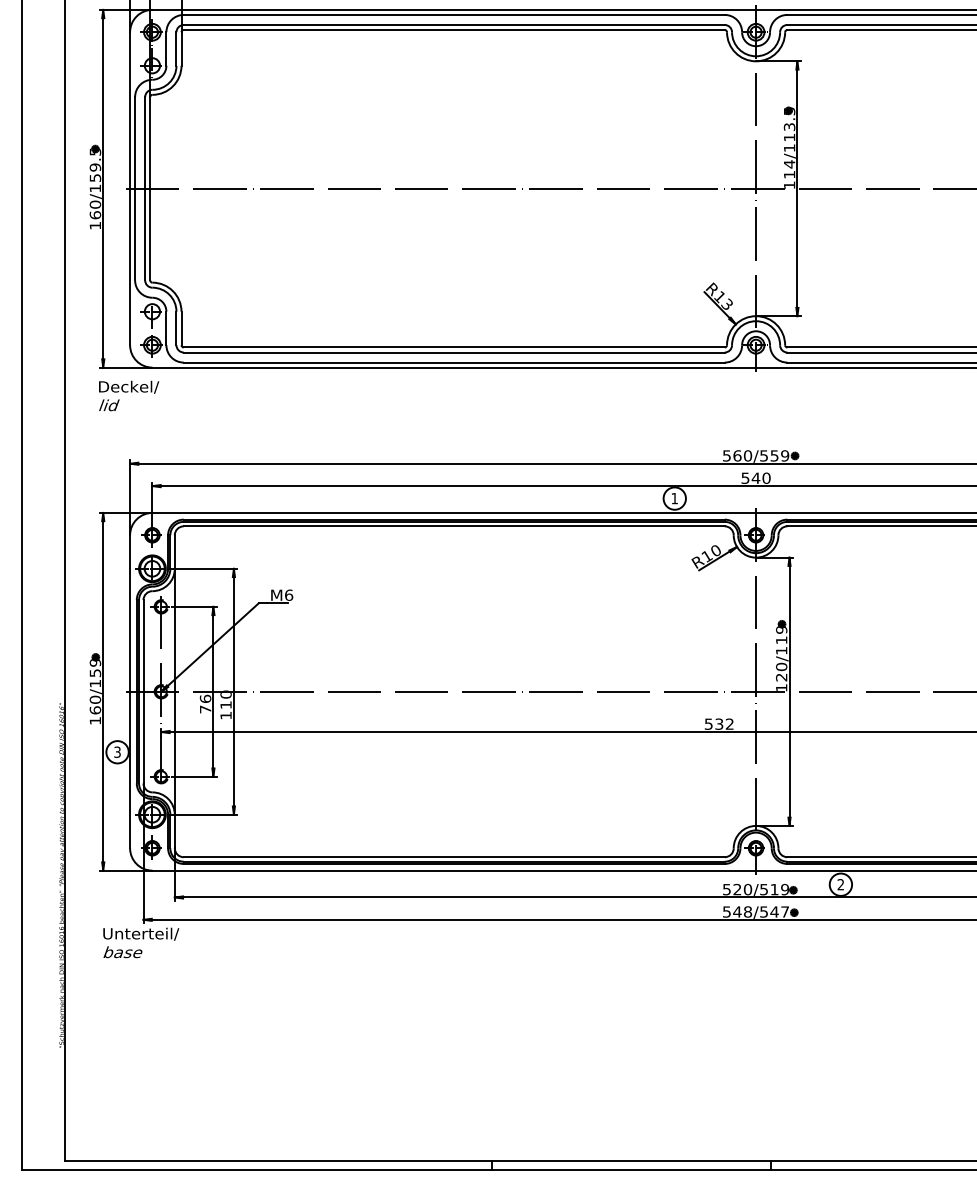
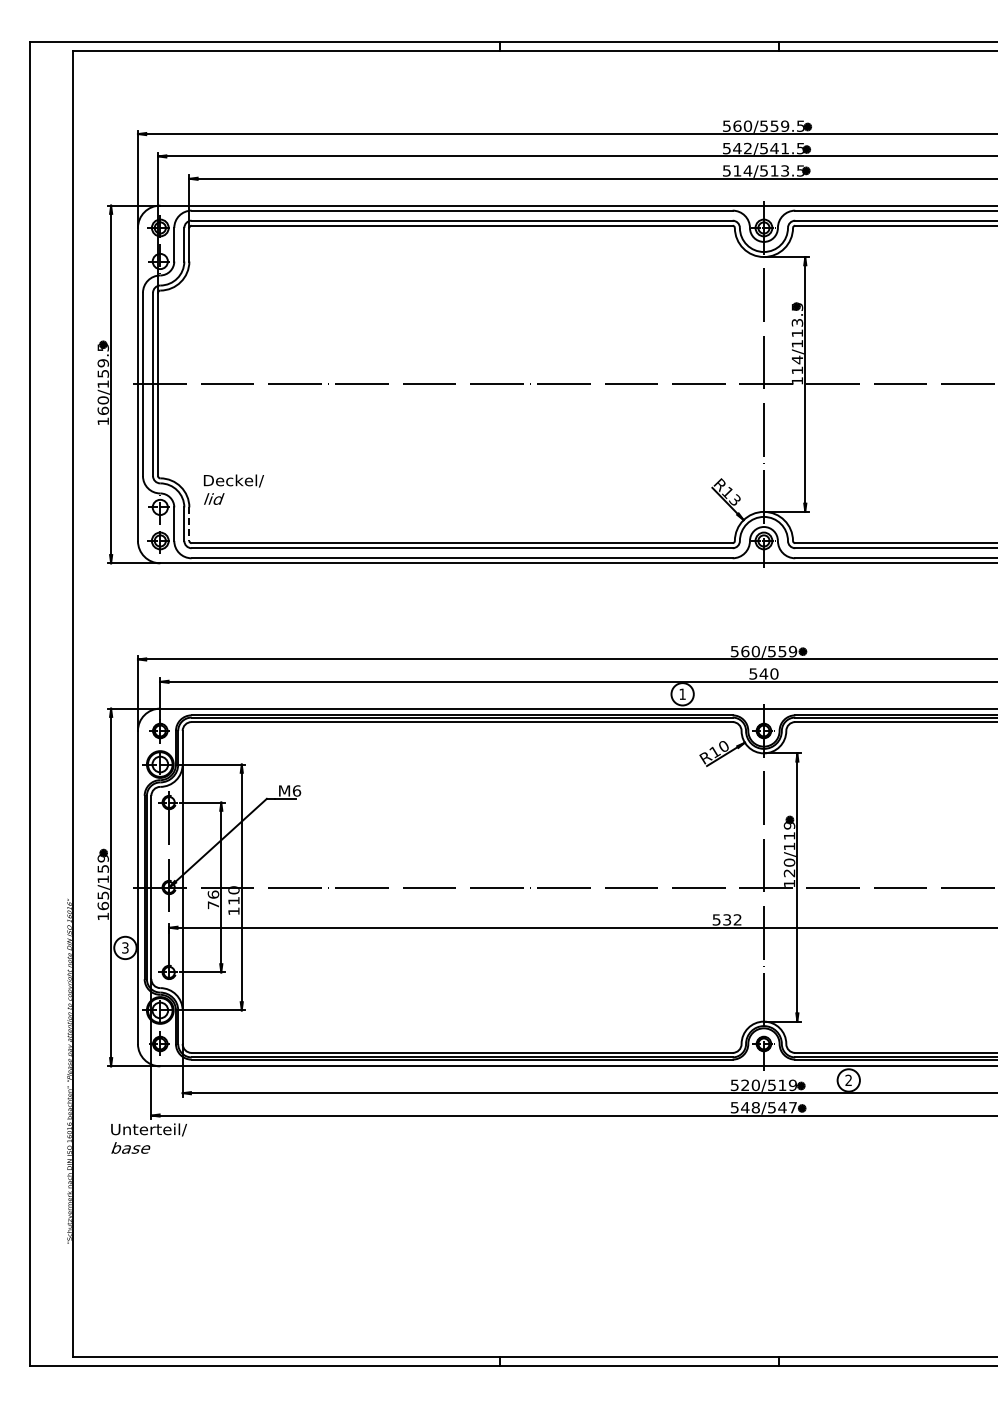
line: (181, 328) -> (189, 524), solid -> dashed
text: (128, 395) -> (233, 489), moved
text: (94, 699) -> (102, 895), 160/159 -> 165/159

